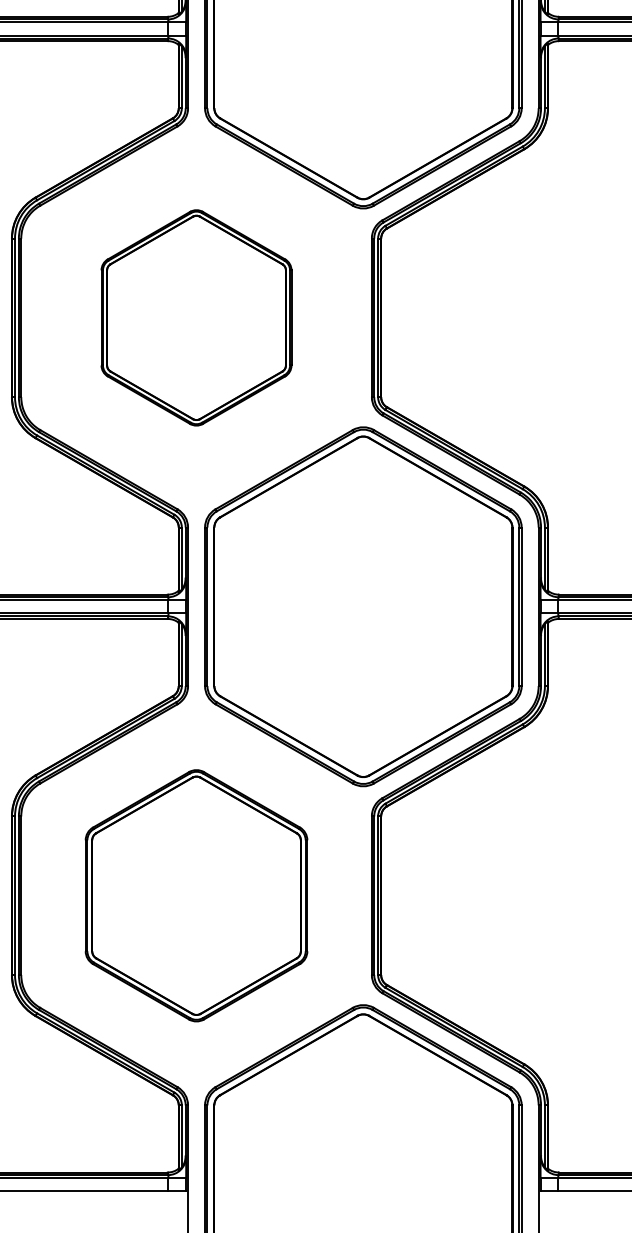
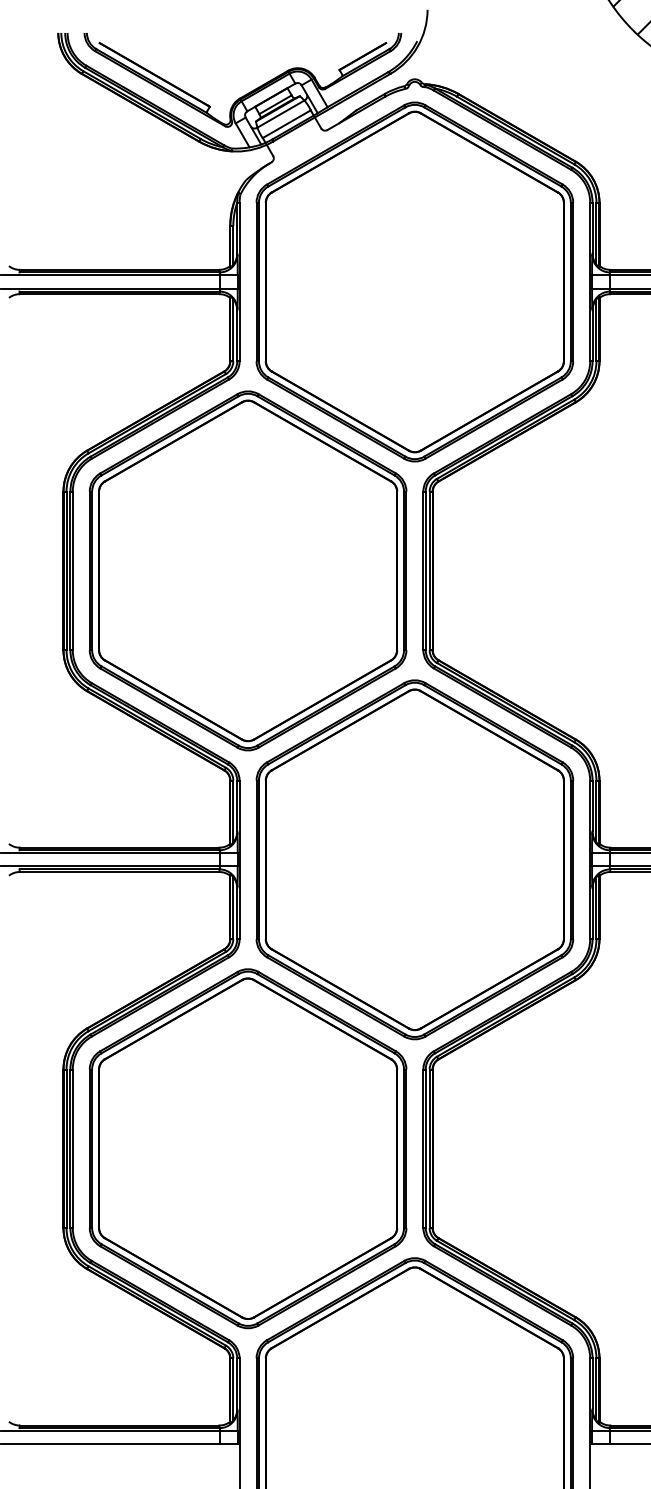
part: (195, 317) -> (247, 570), size x1.67
part: (195, 895) -> (247, 1148), size x1.43

